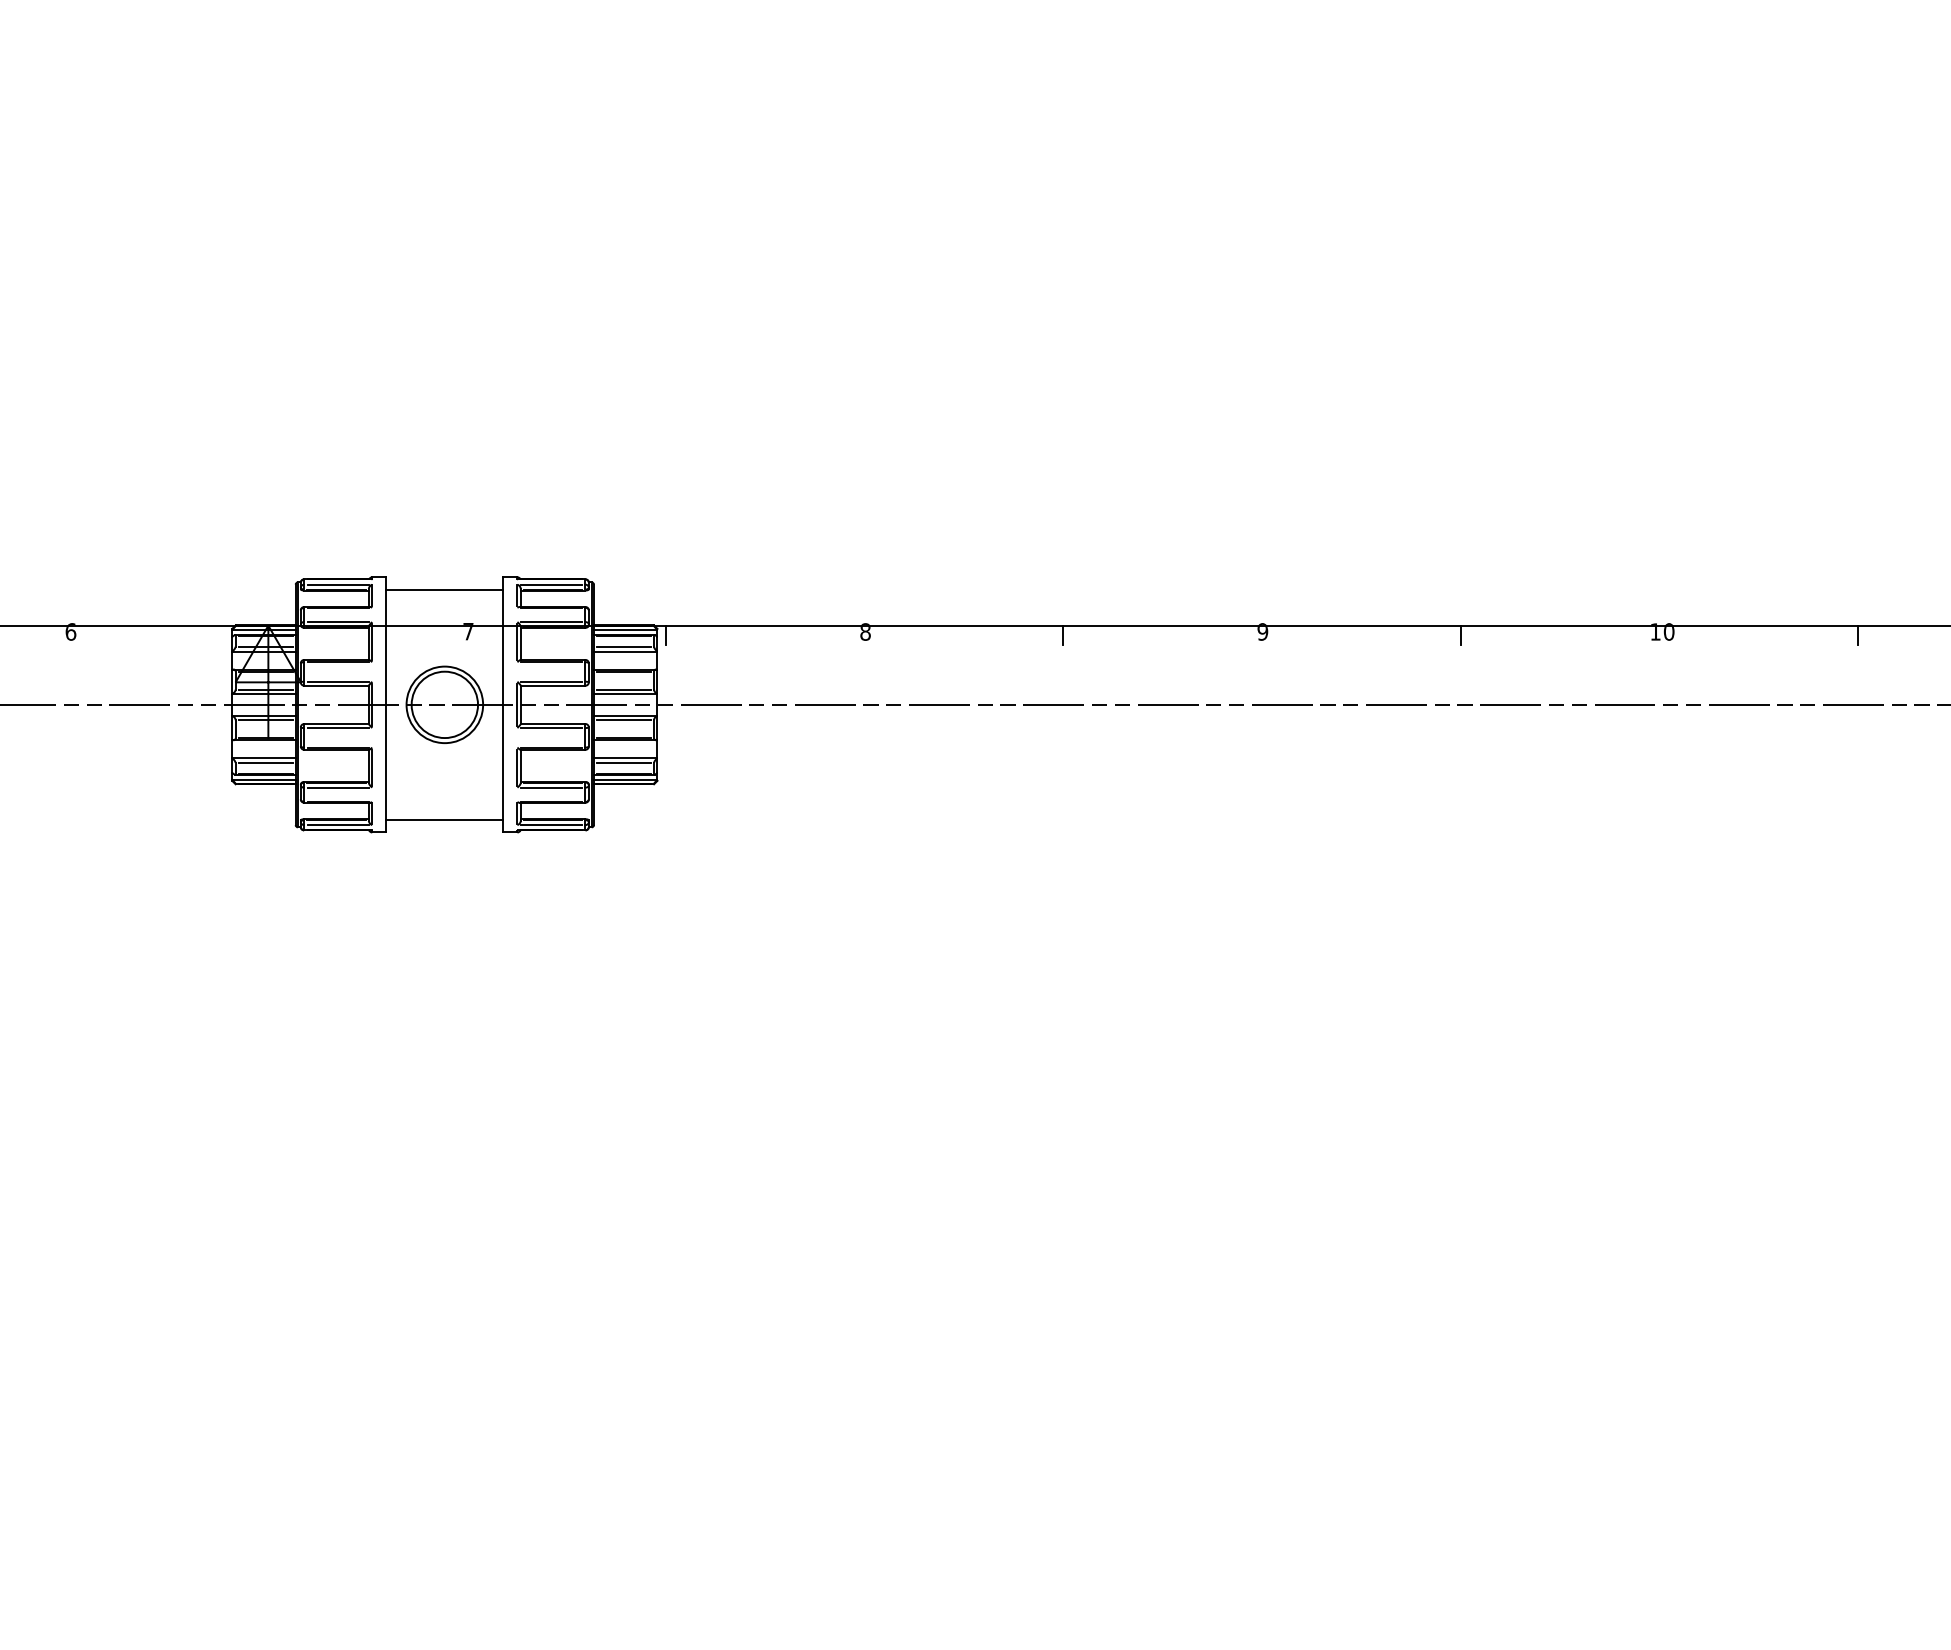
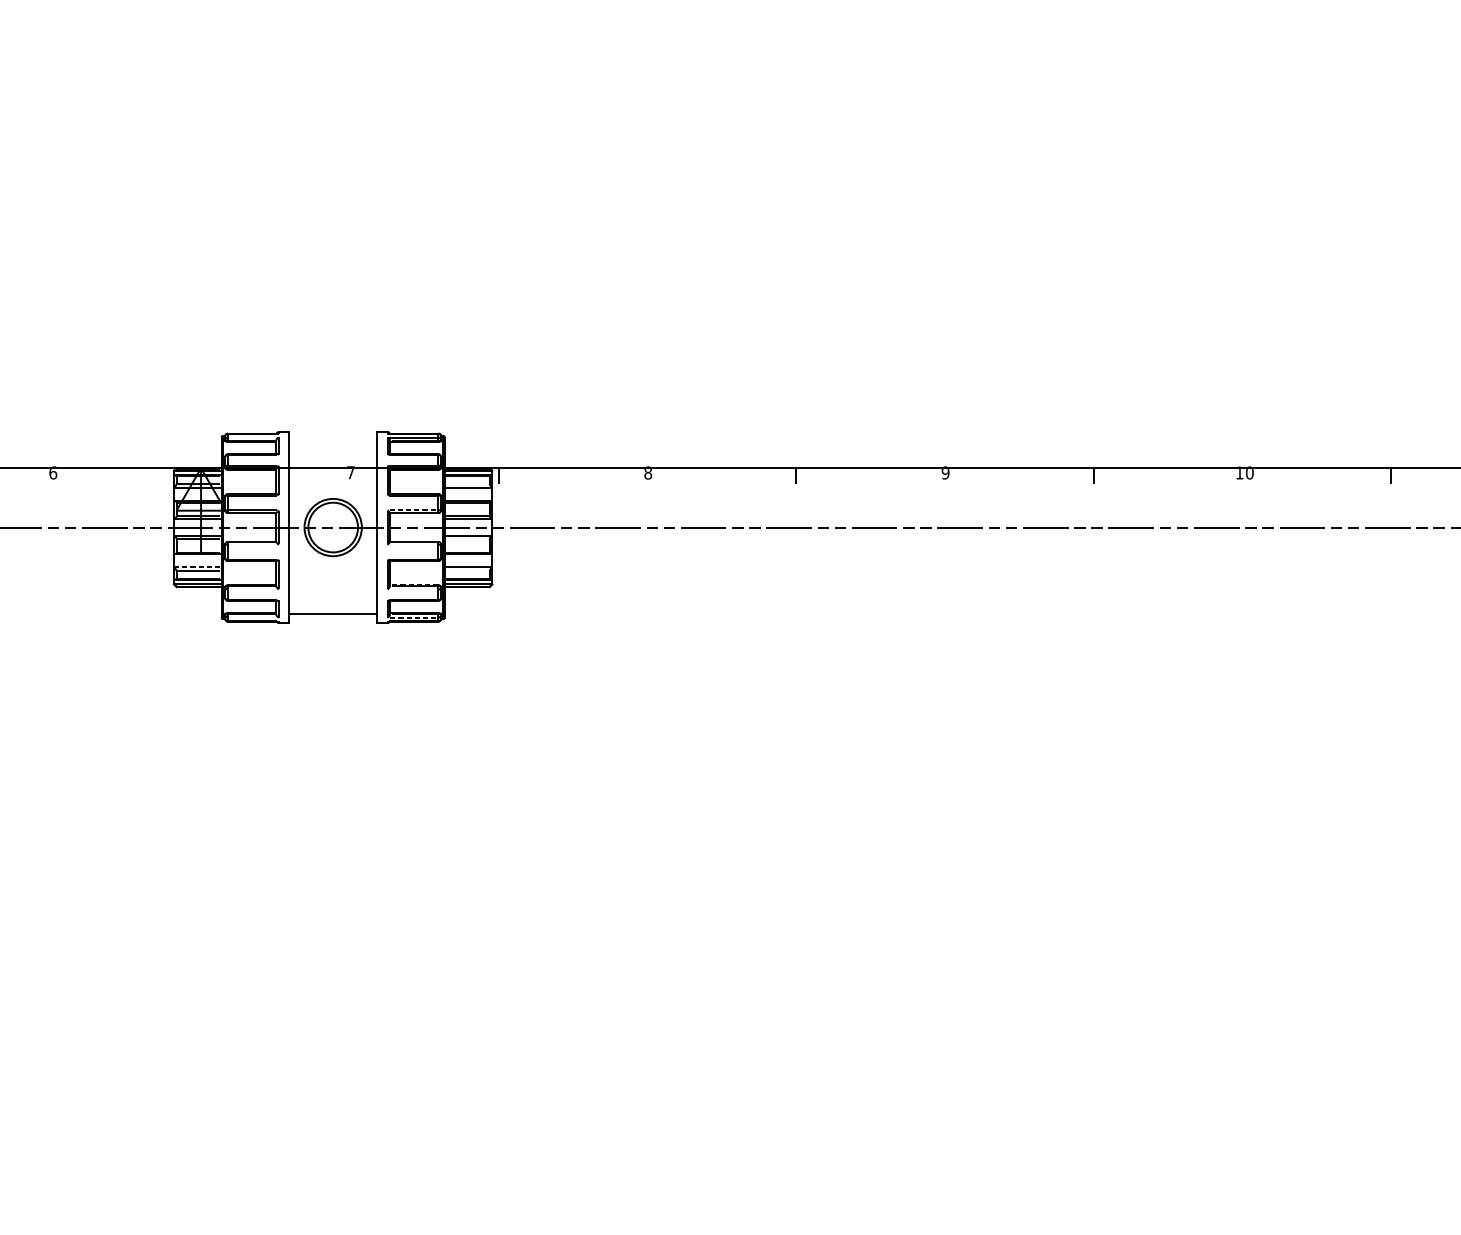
line: (337, 584) -> (252, 437), removed
line: (444, 590) -> (332, 441), removed
line: (623, 646) -> (466, 483), removed
line: (551, 681) -> (413, 510), solid -> dashed
line: (623, 720) -> (466, 539), removed
line: (337, 728) -> (252, 545), removed
line: (551, 728) -> (413, 545), removed
line: (263, 758) -> (197, 567), solid -> dashed
line: (623, 763) -> (466, 571), removed
line: (552, 781) -> (413, 584), solid -> dashed
line: (337, 787) -> (252, 589), removed
line: (551, 787) -> (413, 589), removed
line: (337, 825) -> (252, 617), removed
line: (551, 825) -> (413, 617), solid -> dashed

